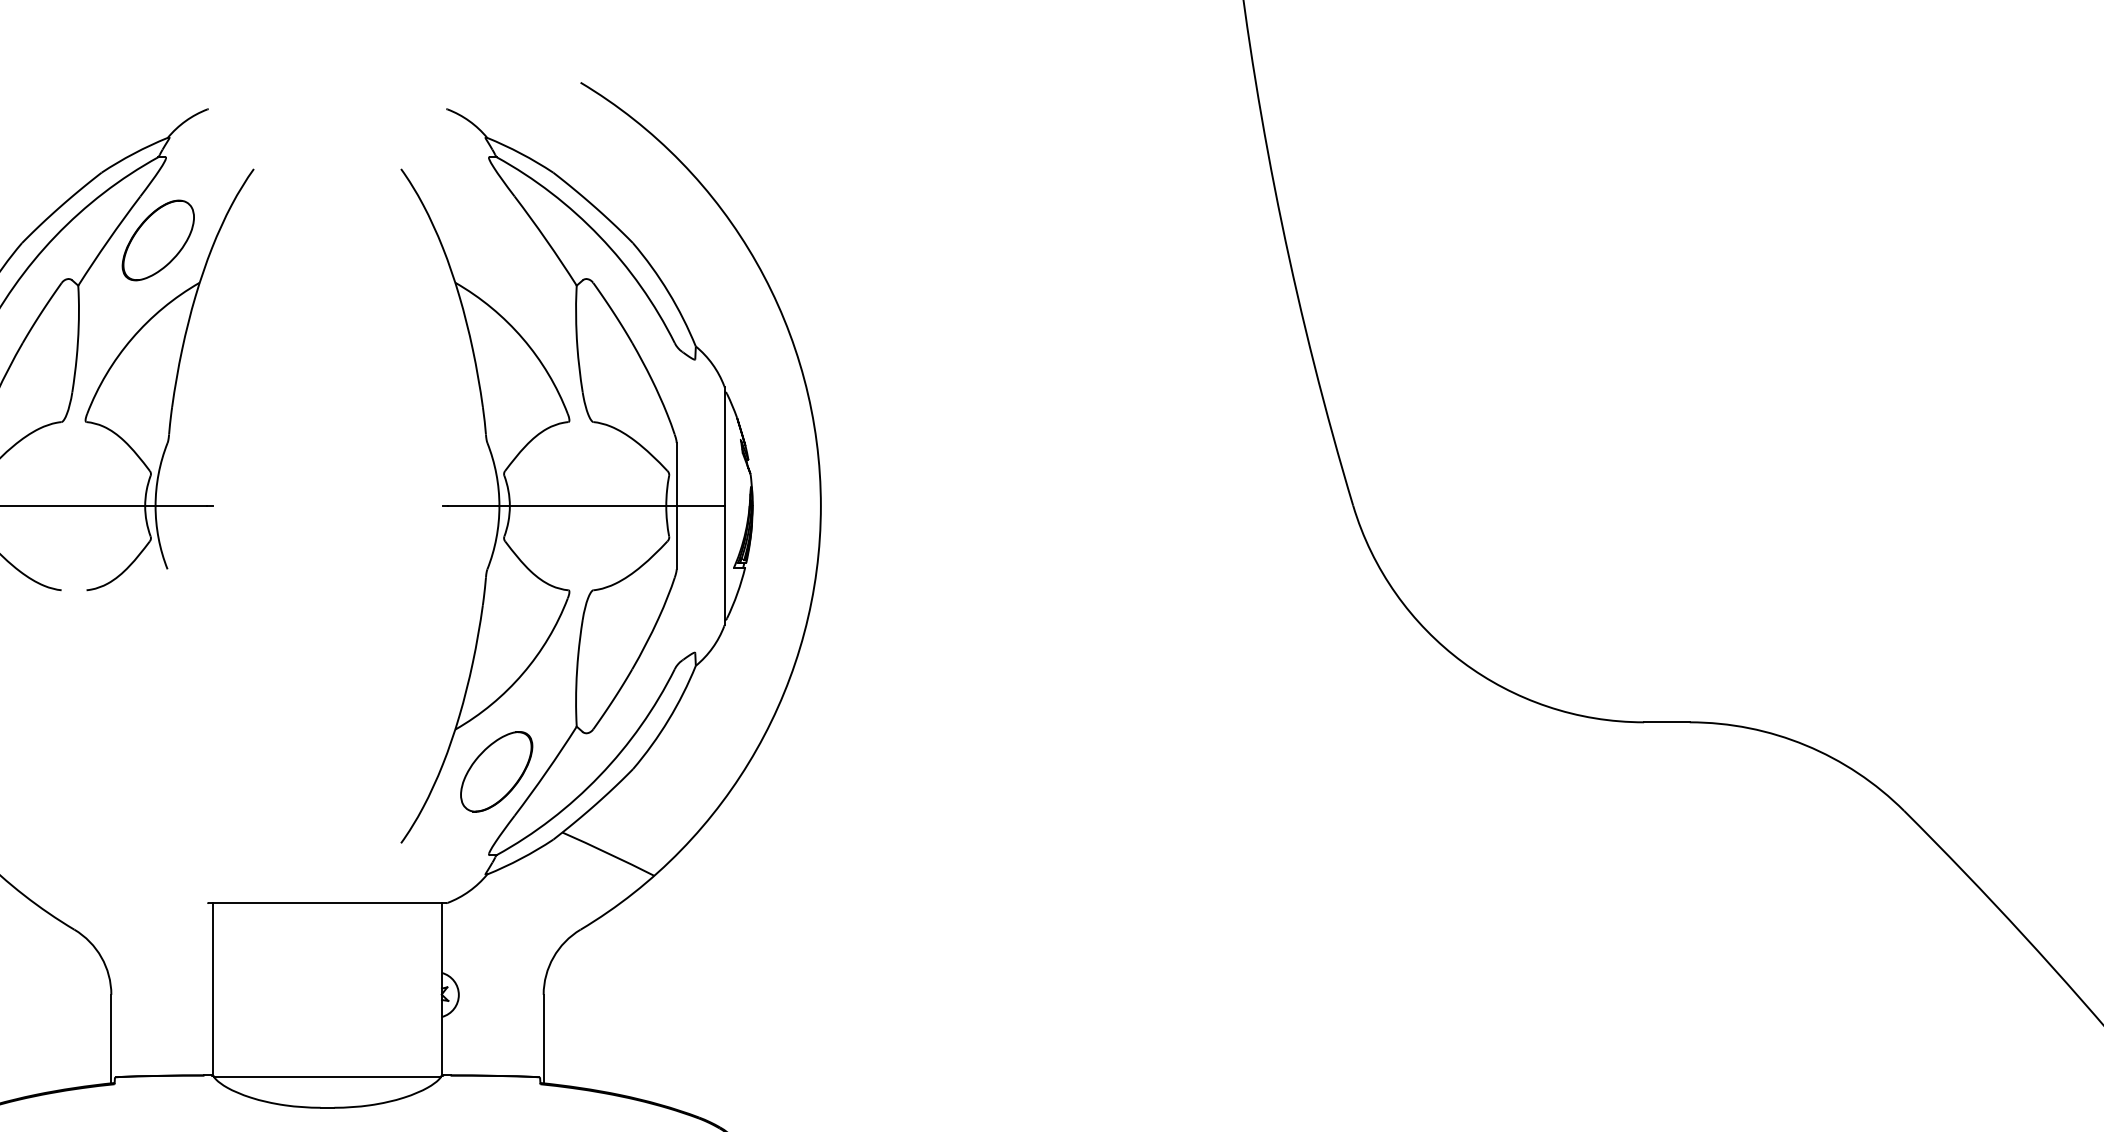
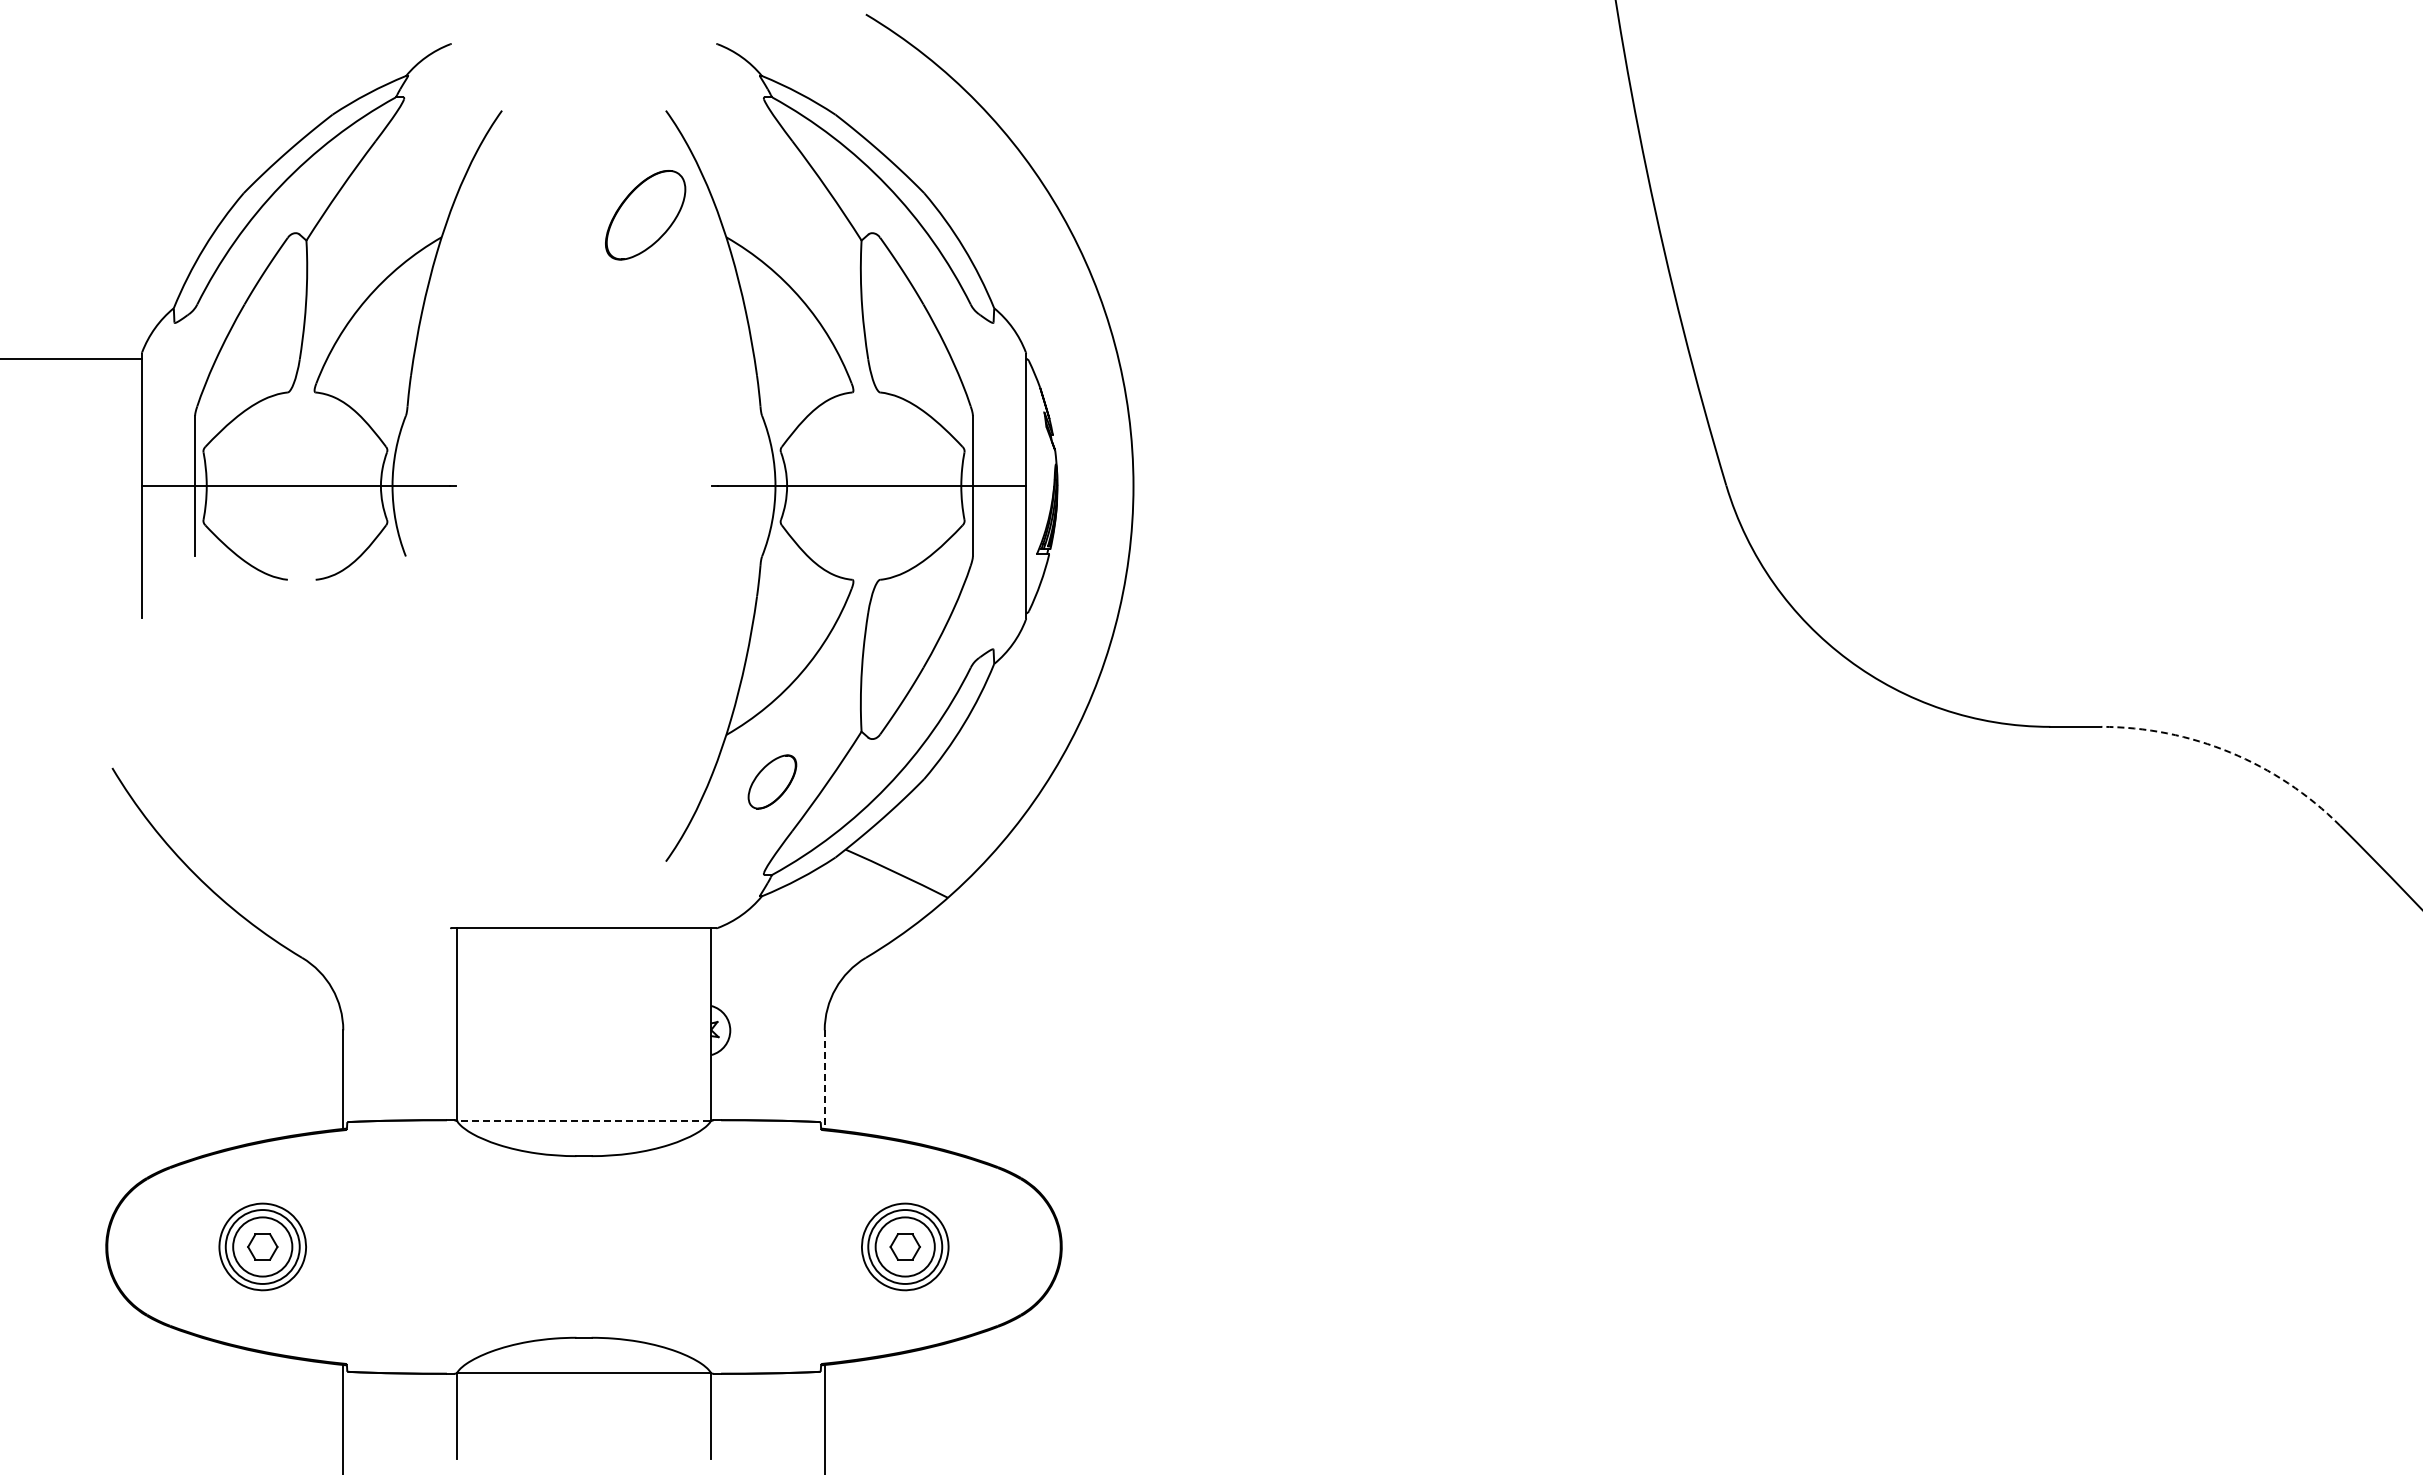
part: (158, 240) -> (645, 215), moved
arc: (1805, 745) -> (2230, 752), solid -> dashed
part: (496, 771) -> (772, 781), size x0.6
line: (543, 1039) -> (824, 1080), solid -> dashed
line: (327, 1076) -> (583, 1121), solid -> dashed

